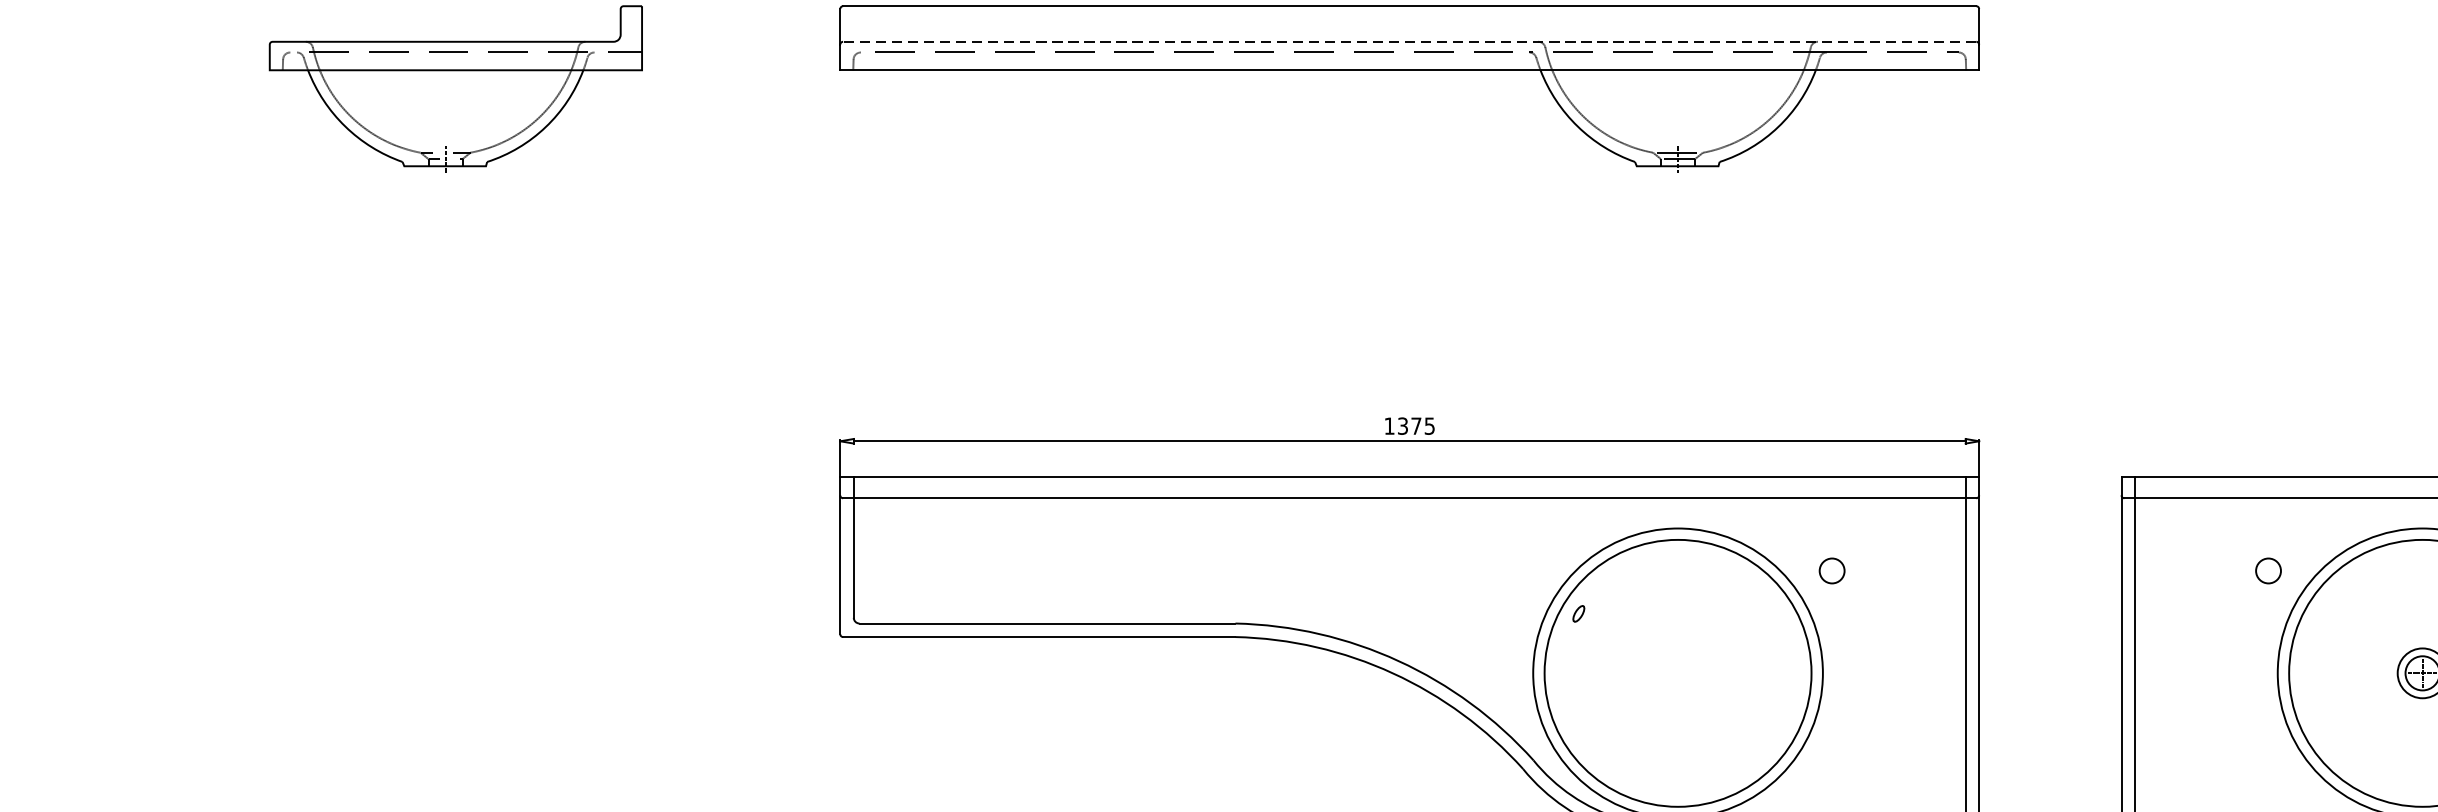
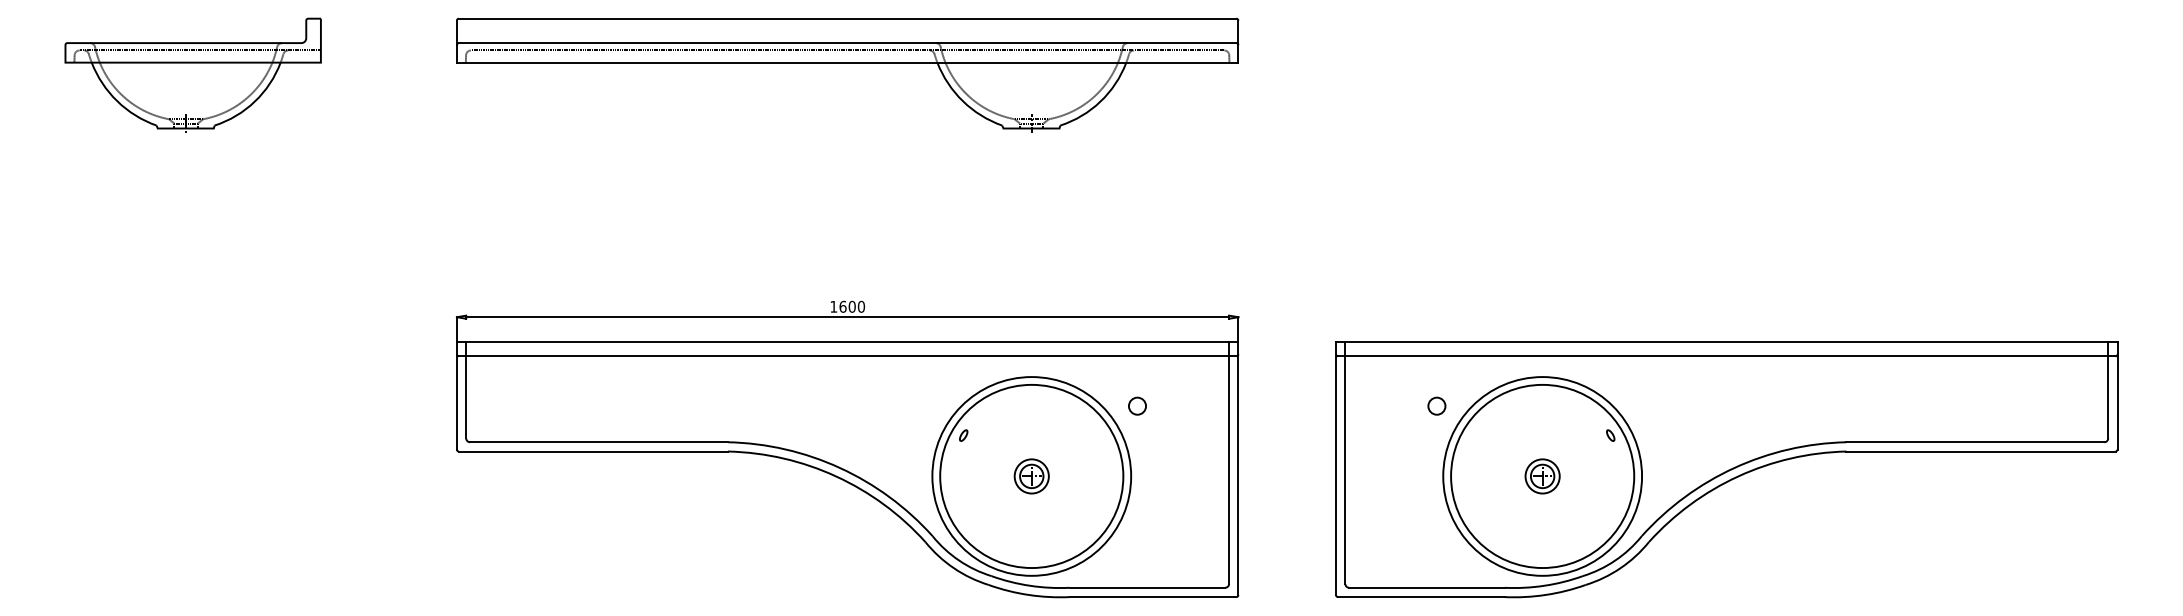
line: (1409, 42) -> (847, 43), dashed -> solid
text: (1416, 425) -> (852, 306), 1375 -> 1600
part: (1677, 673) -> (1031, 476), added

